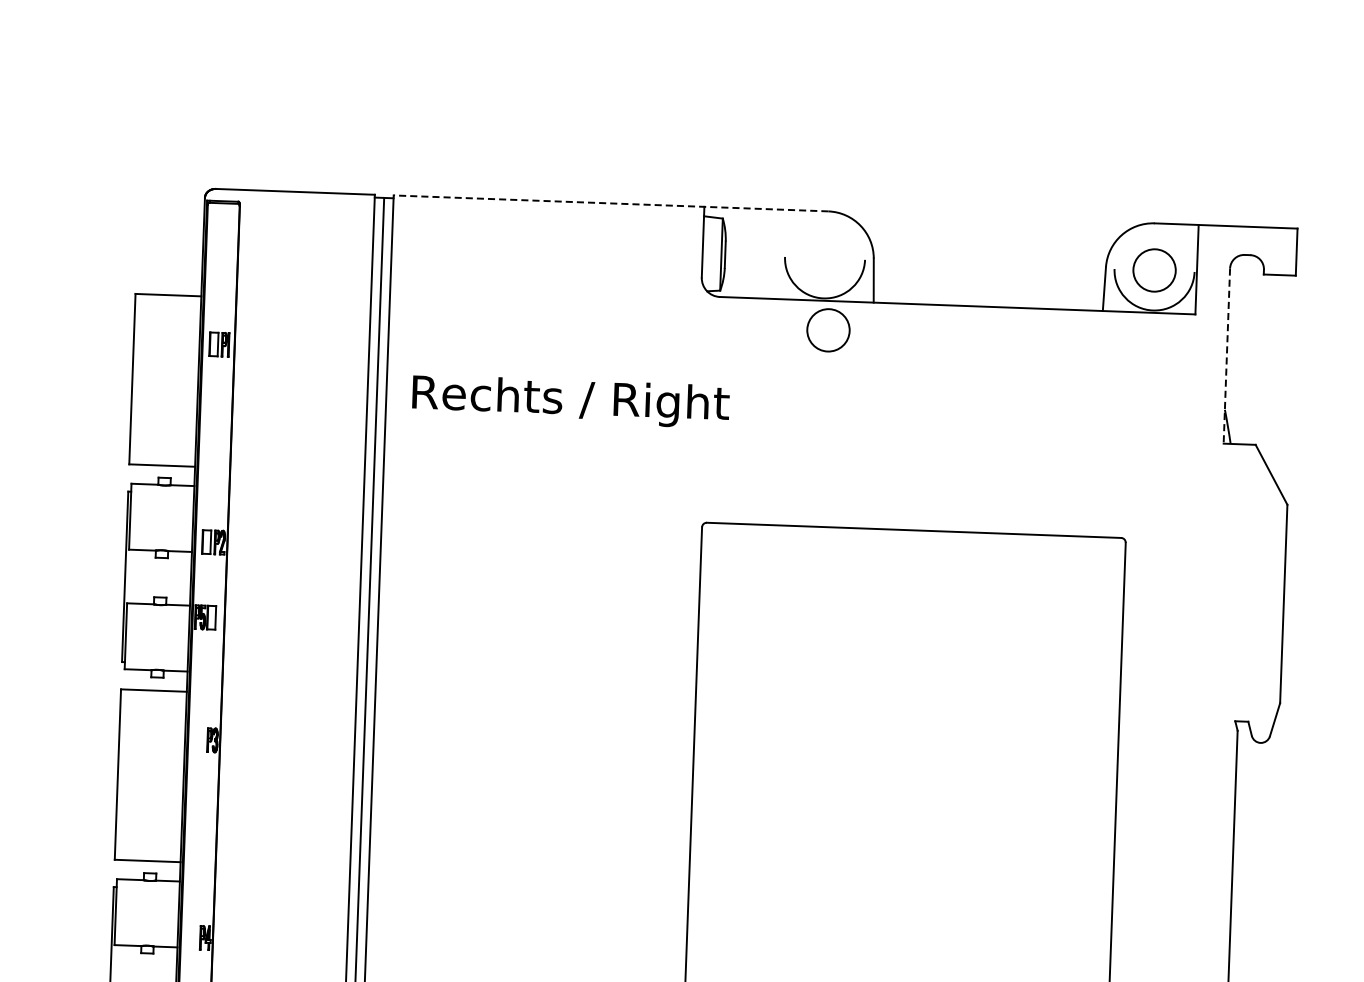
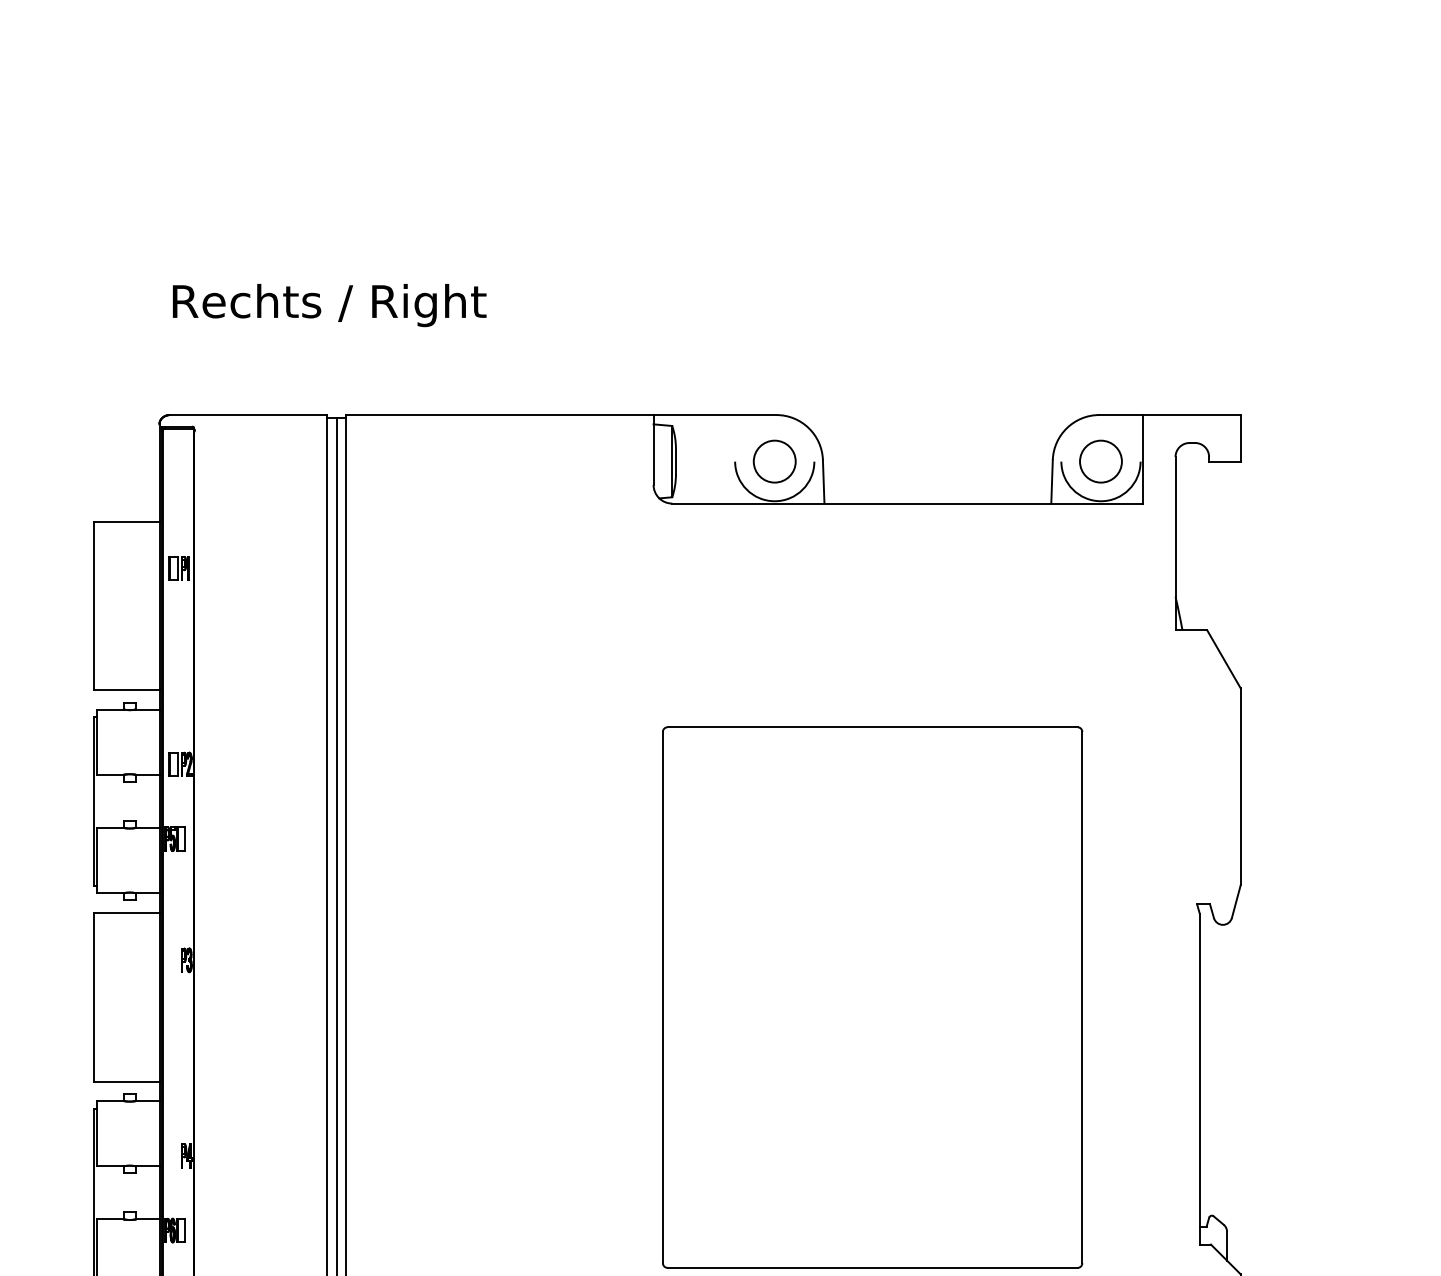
line: (610, 203) -> (560, 415), dashed -> solid
circle: (828, 330) -> (774, 461), moved
line: (1226, 355) -> (1175, 543), dashed -> solid
text: (570, 401) -> (329, 305), moved

